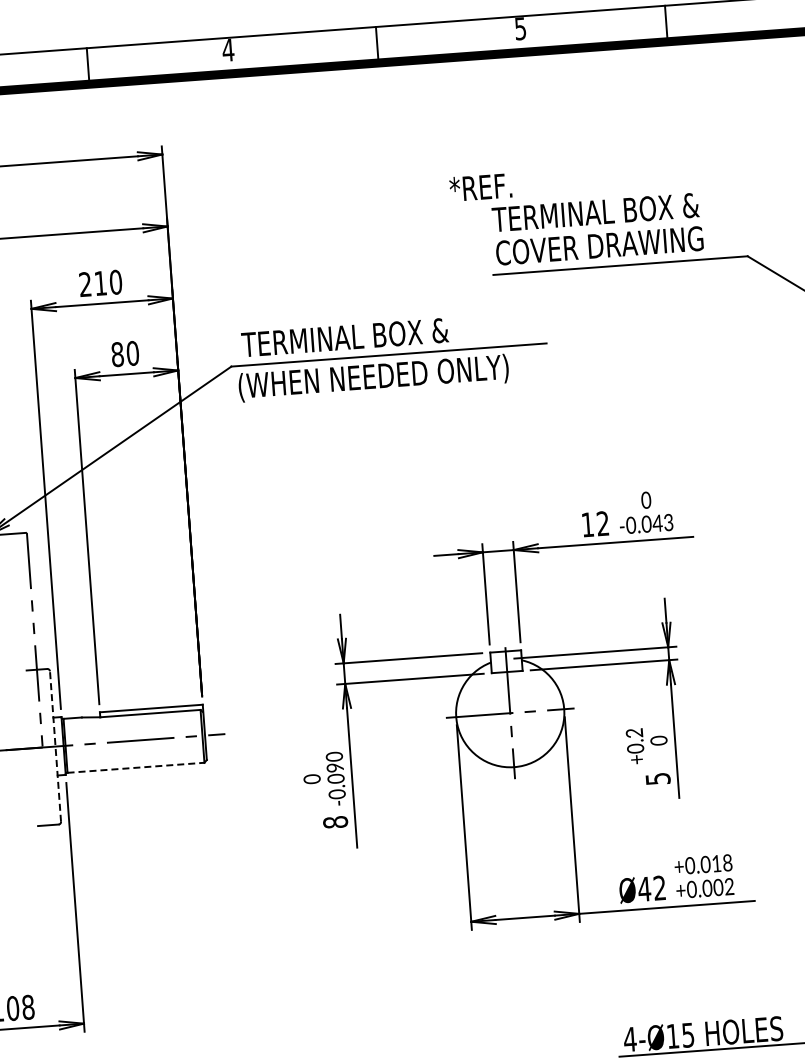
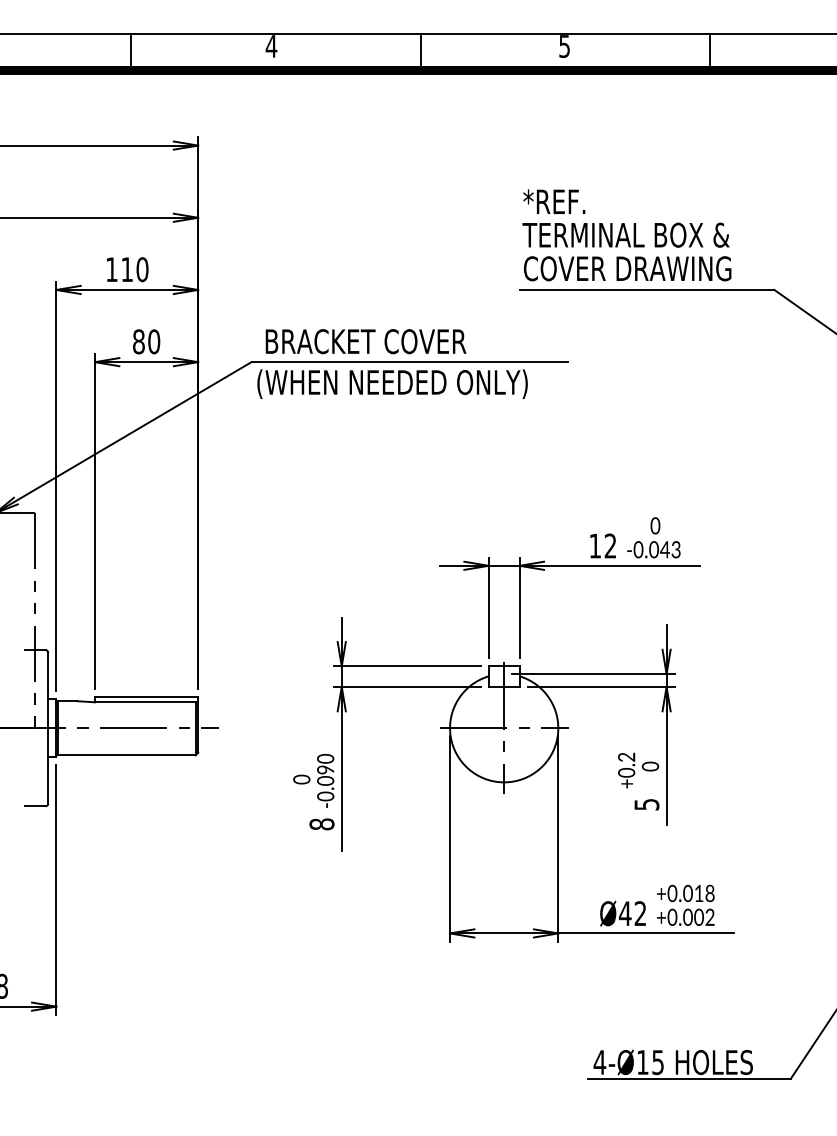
text: (480, 187) -> (554, 201), moved
text: (85, 284) -> (111, 269), 210 -> 110
text: (344, 337) -> (366, 341), TERMINAL BOX & -> BRACKET COVER
line: (55, 745) -> (48, 727), dashed -> solid
line: (135, 768) -> (126, 755), dashed -> solid

